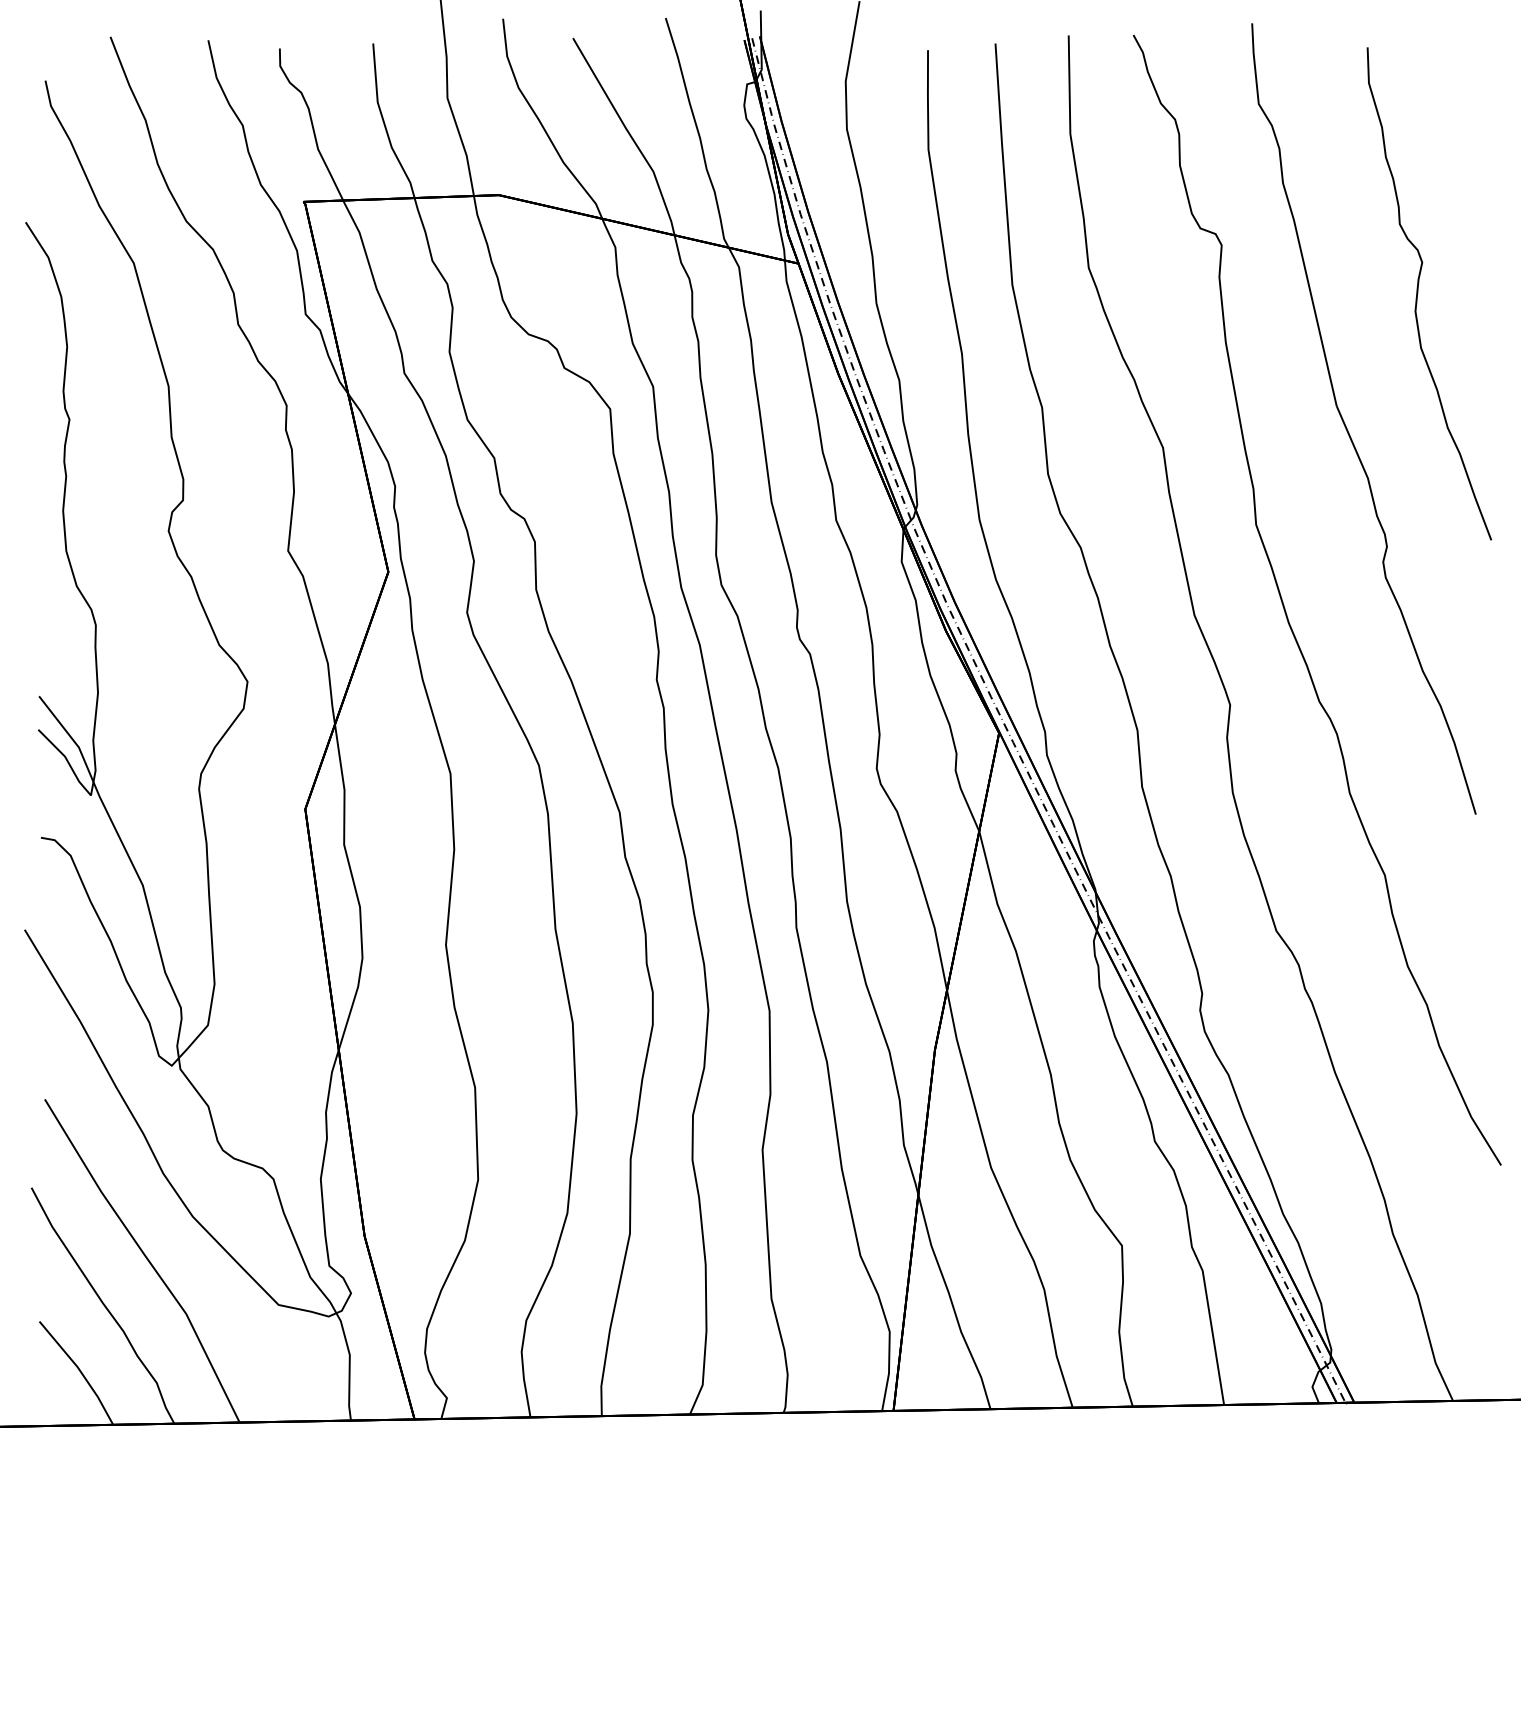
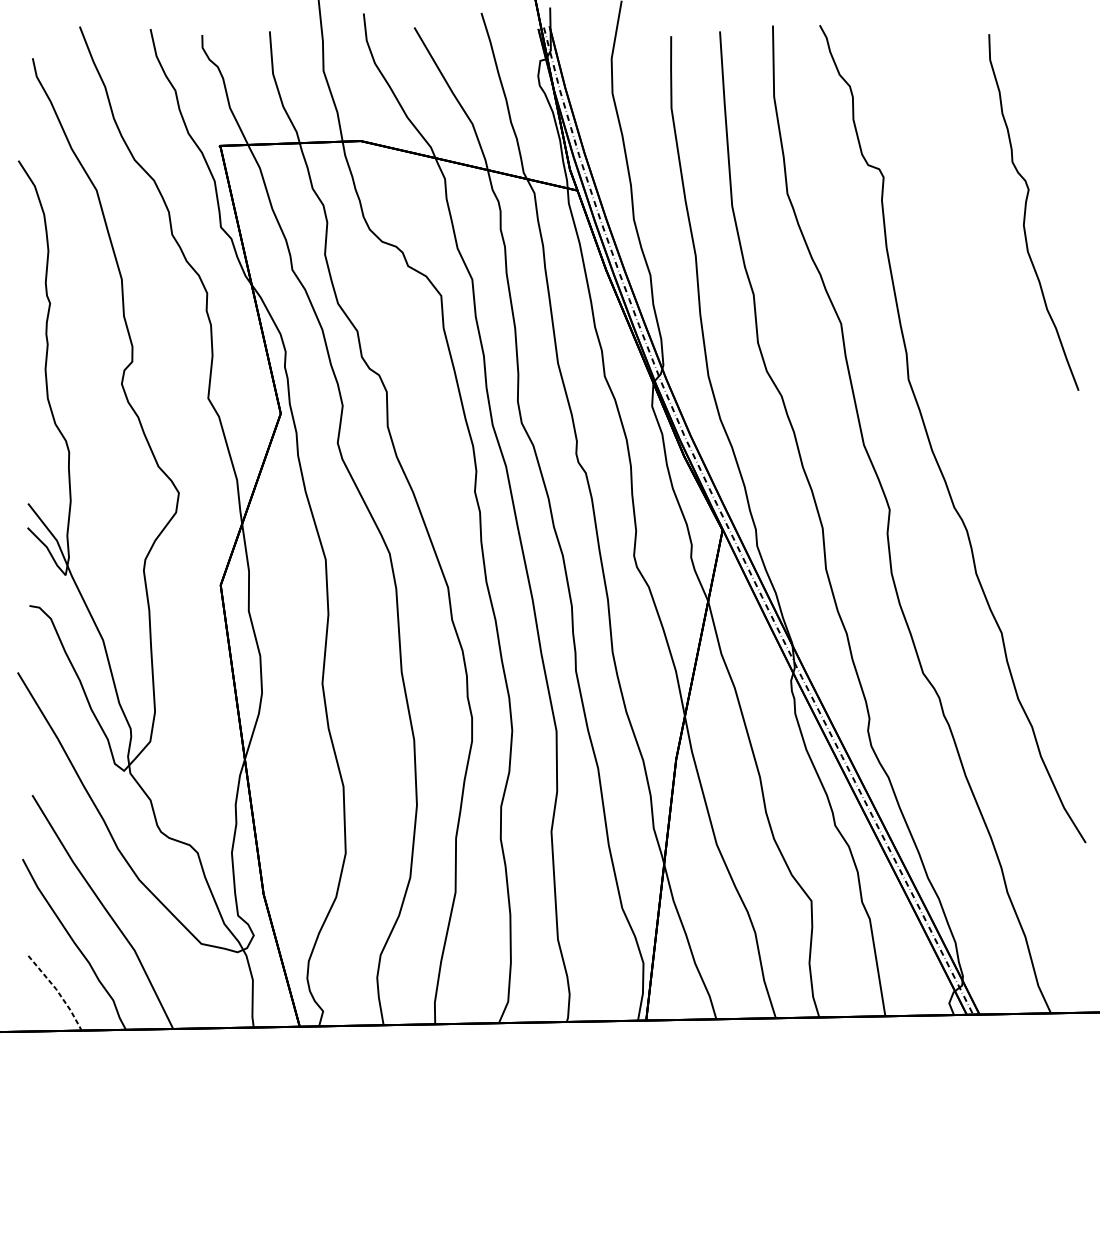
part: (1346, 425) -> (973, 307), removed
line: (80, 1371) -> (58, 992), solid -> dashed

